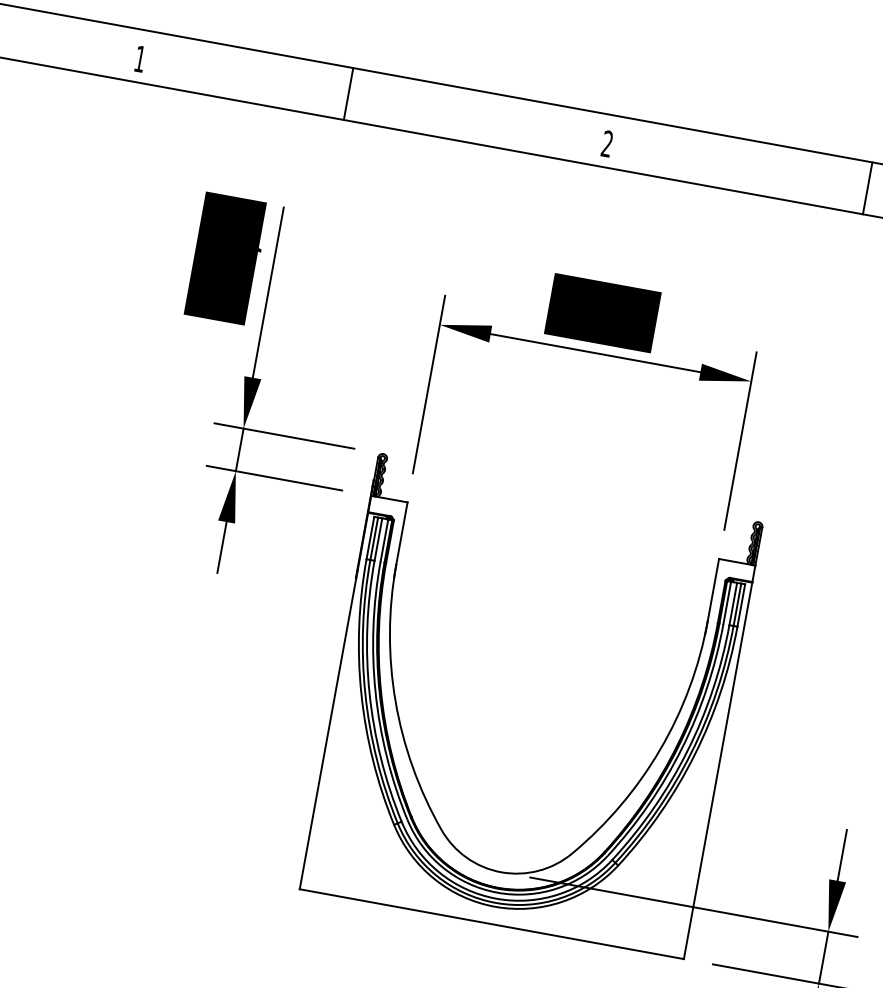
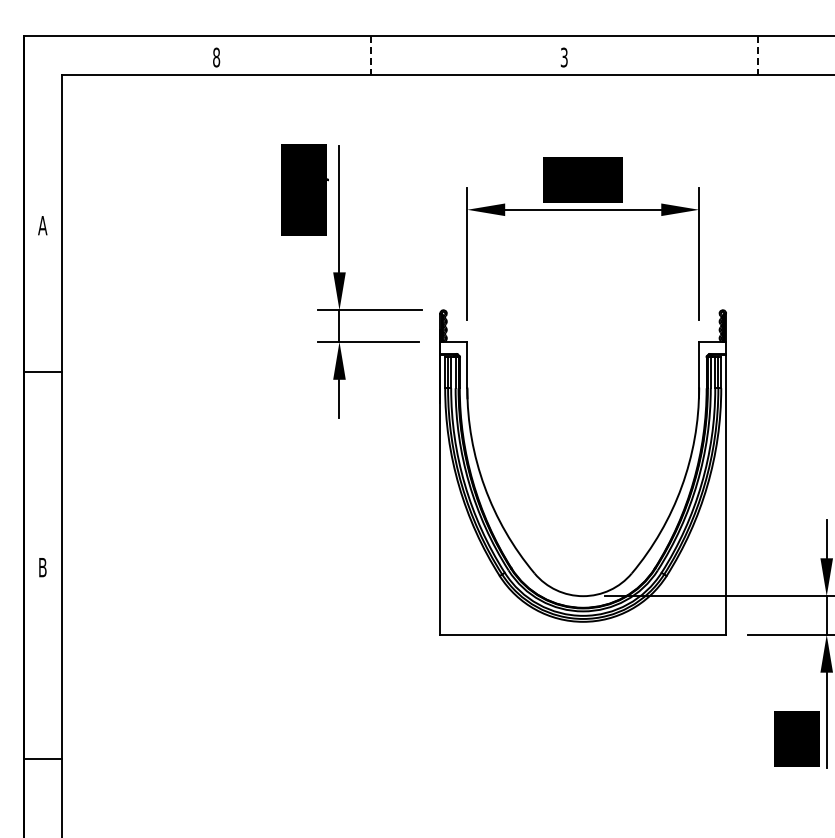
text: (140, 59) -> (216, 57), 1 -> 8
line: (348, 94) -> (371, 55), solid -> dashed
text: (606, 143) -> (563, 57), 2 -> 3
line: (867, 188) -> (757, 55), solid -> dashed

